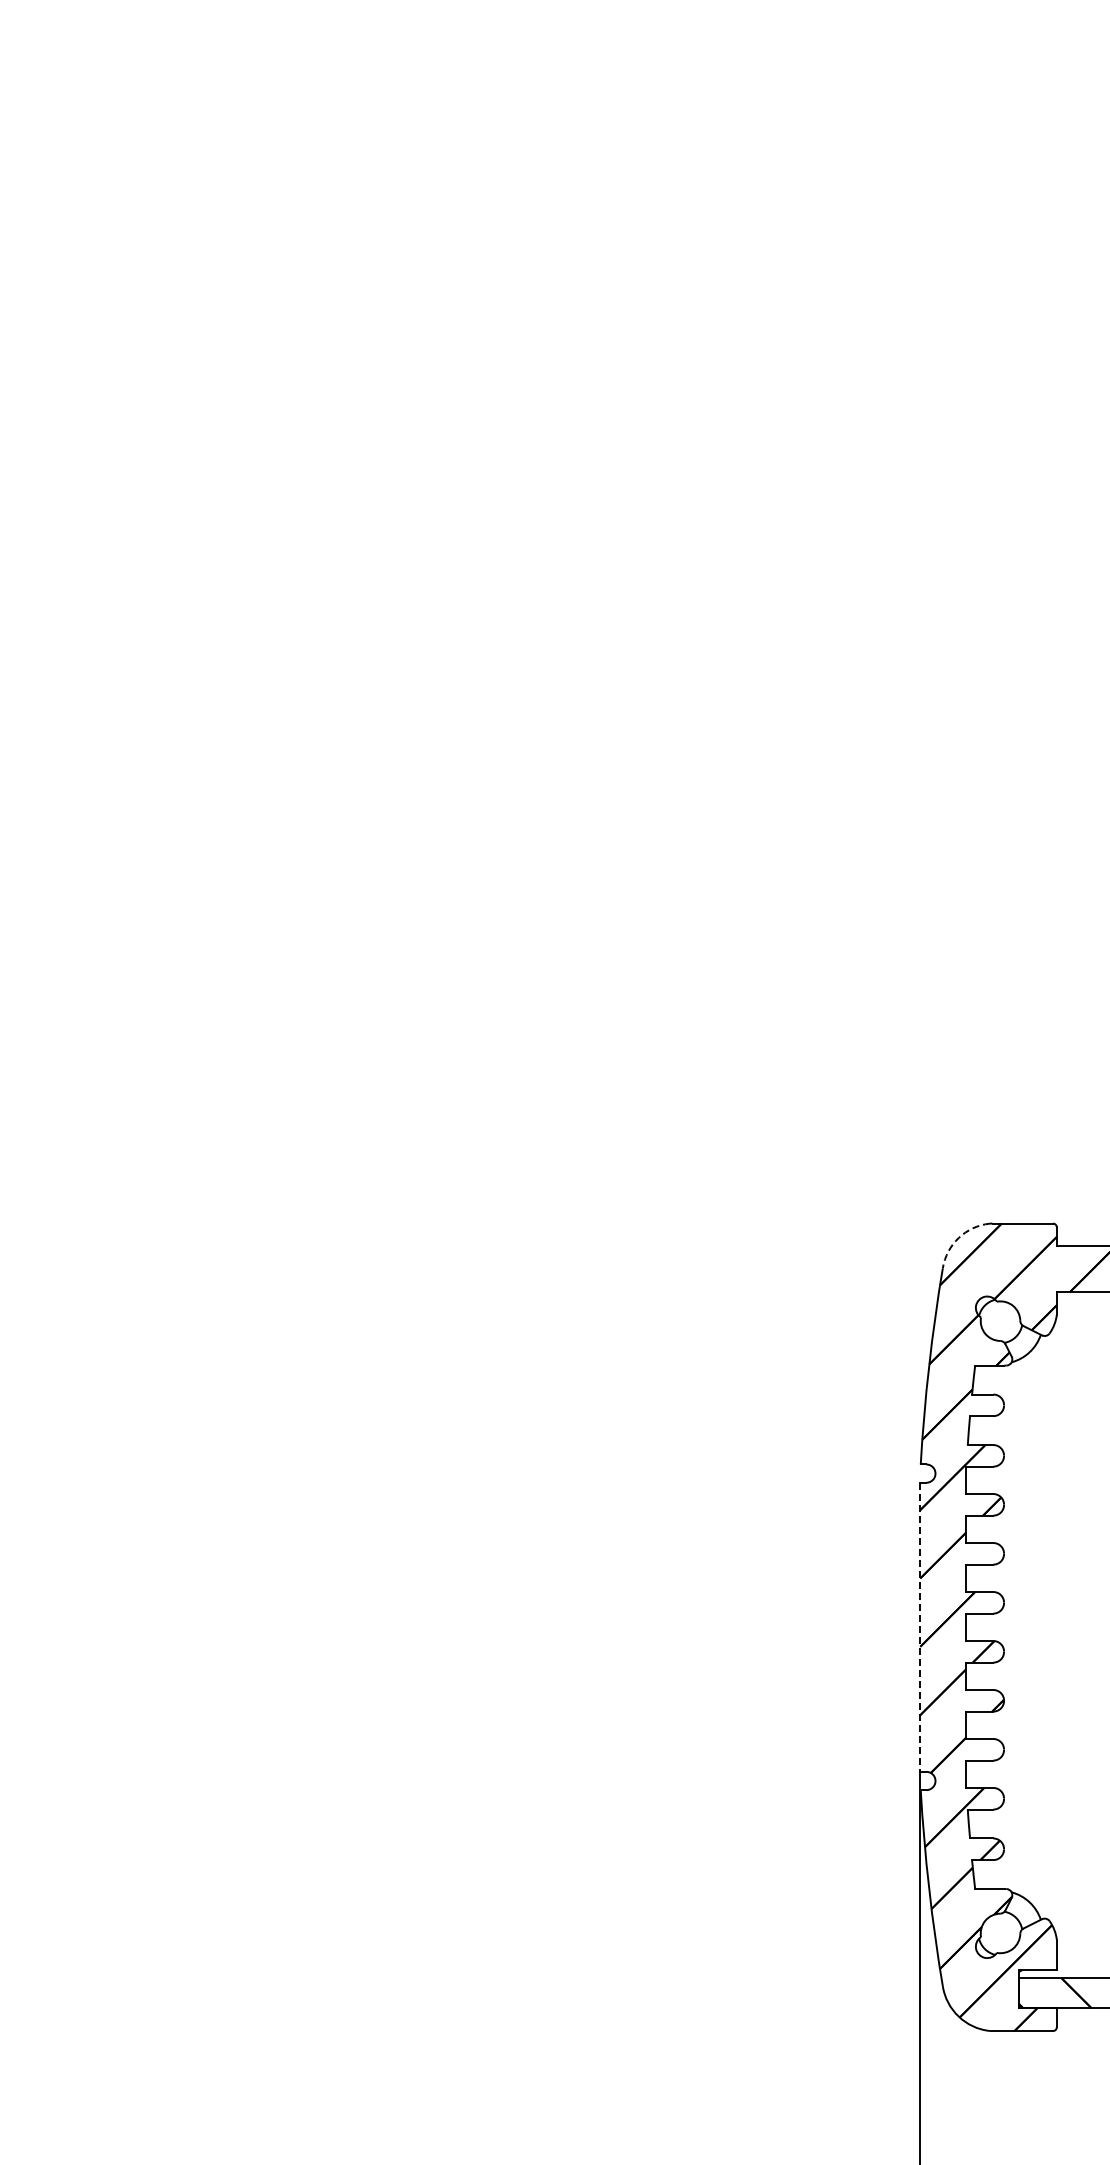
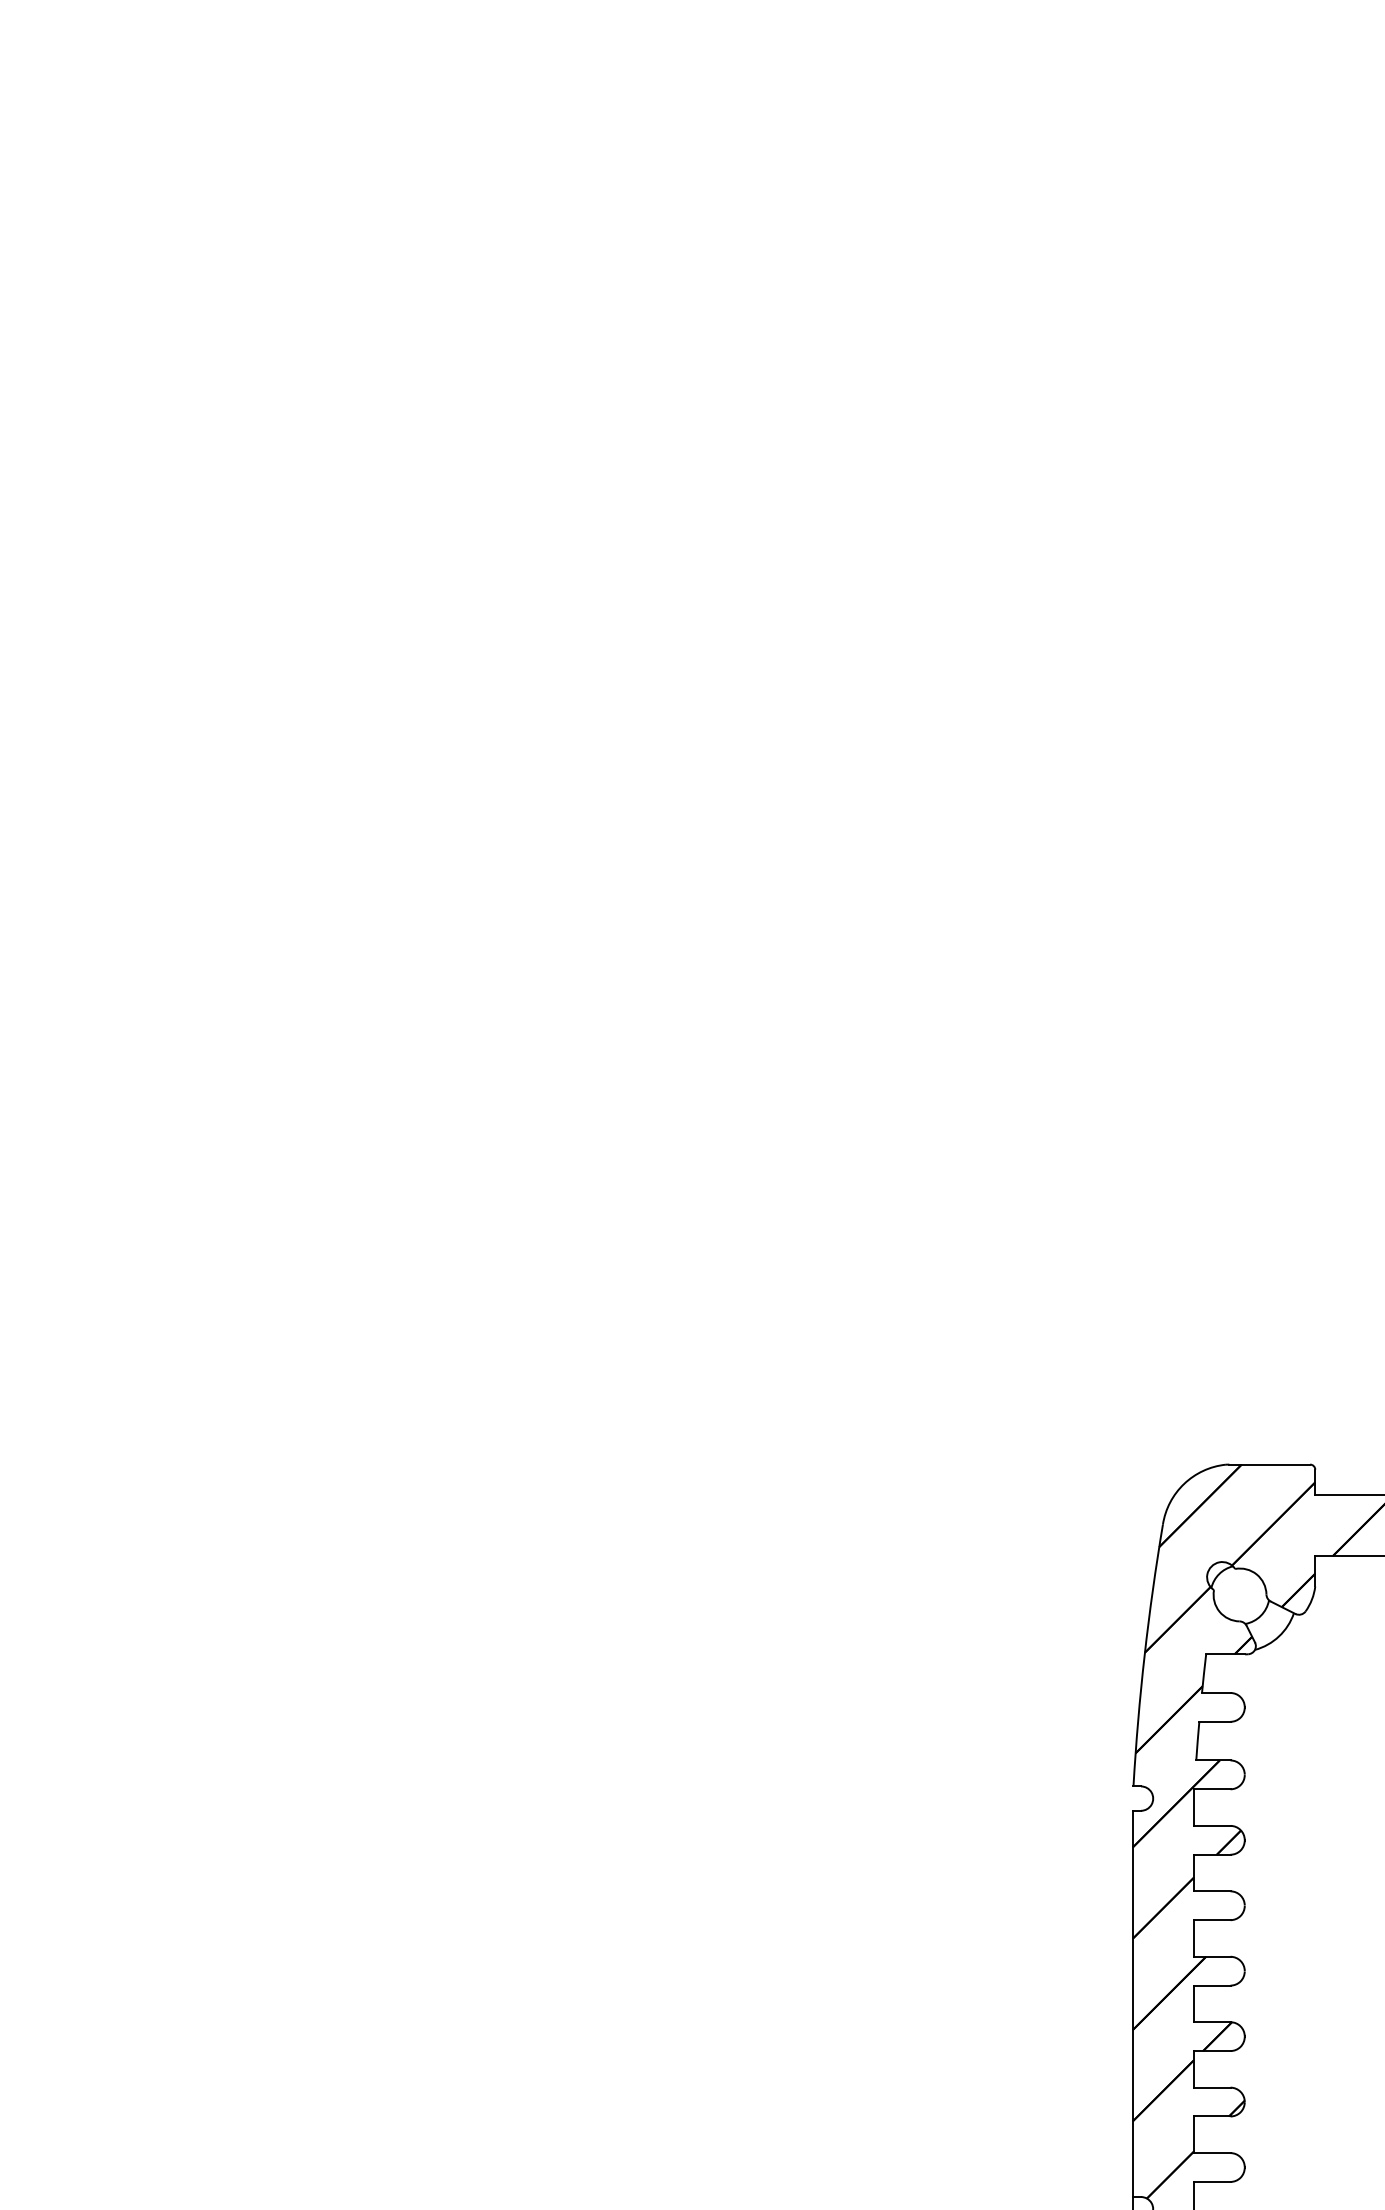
arc: (958, 1238) -> (1183, 1484), dashed -> solid
line: (920, 1627) -> (1133, 2004), dashed -> solid

